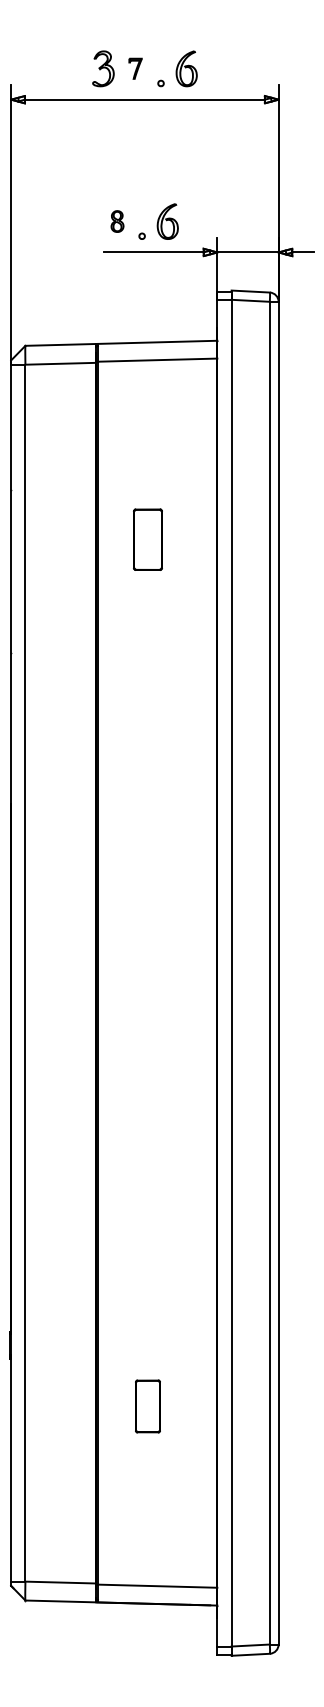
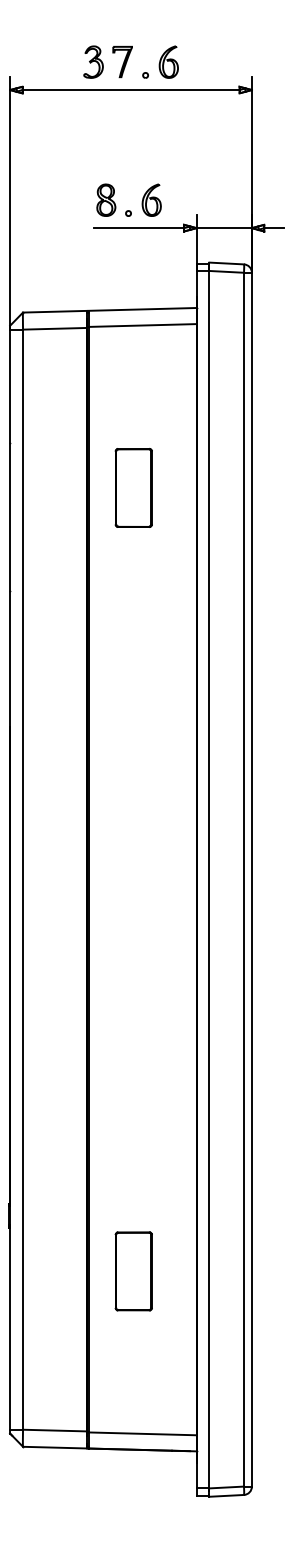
part: (135, 68) -> (122, 61), size x1.67
part: (117, 221) -> (106, 200), size x1.67
part: (147, 539) -> (133, 487), size x1.43
part: (147, 1406) -> (133, 1271), size x1.67

